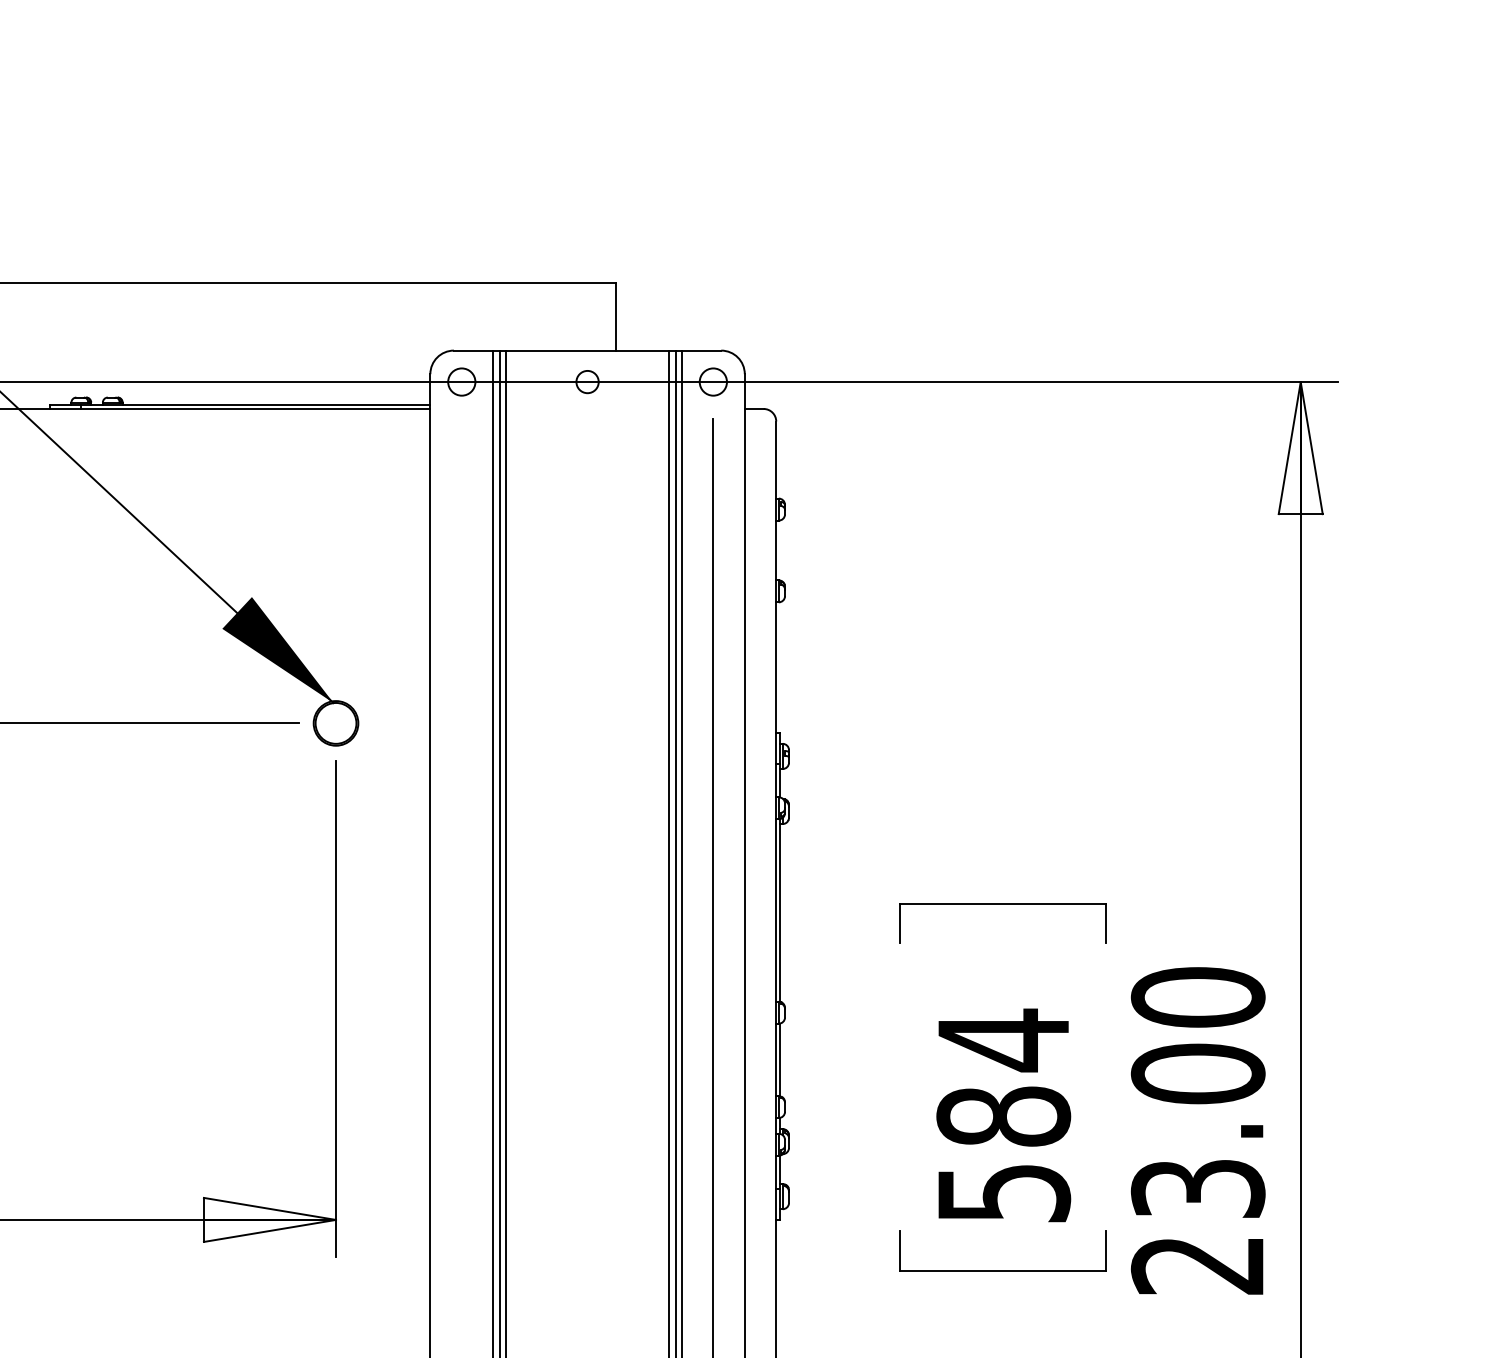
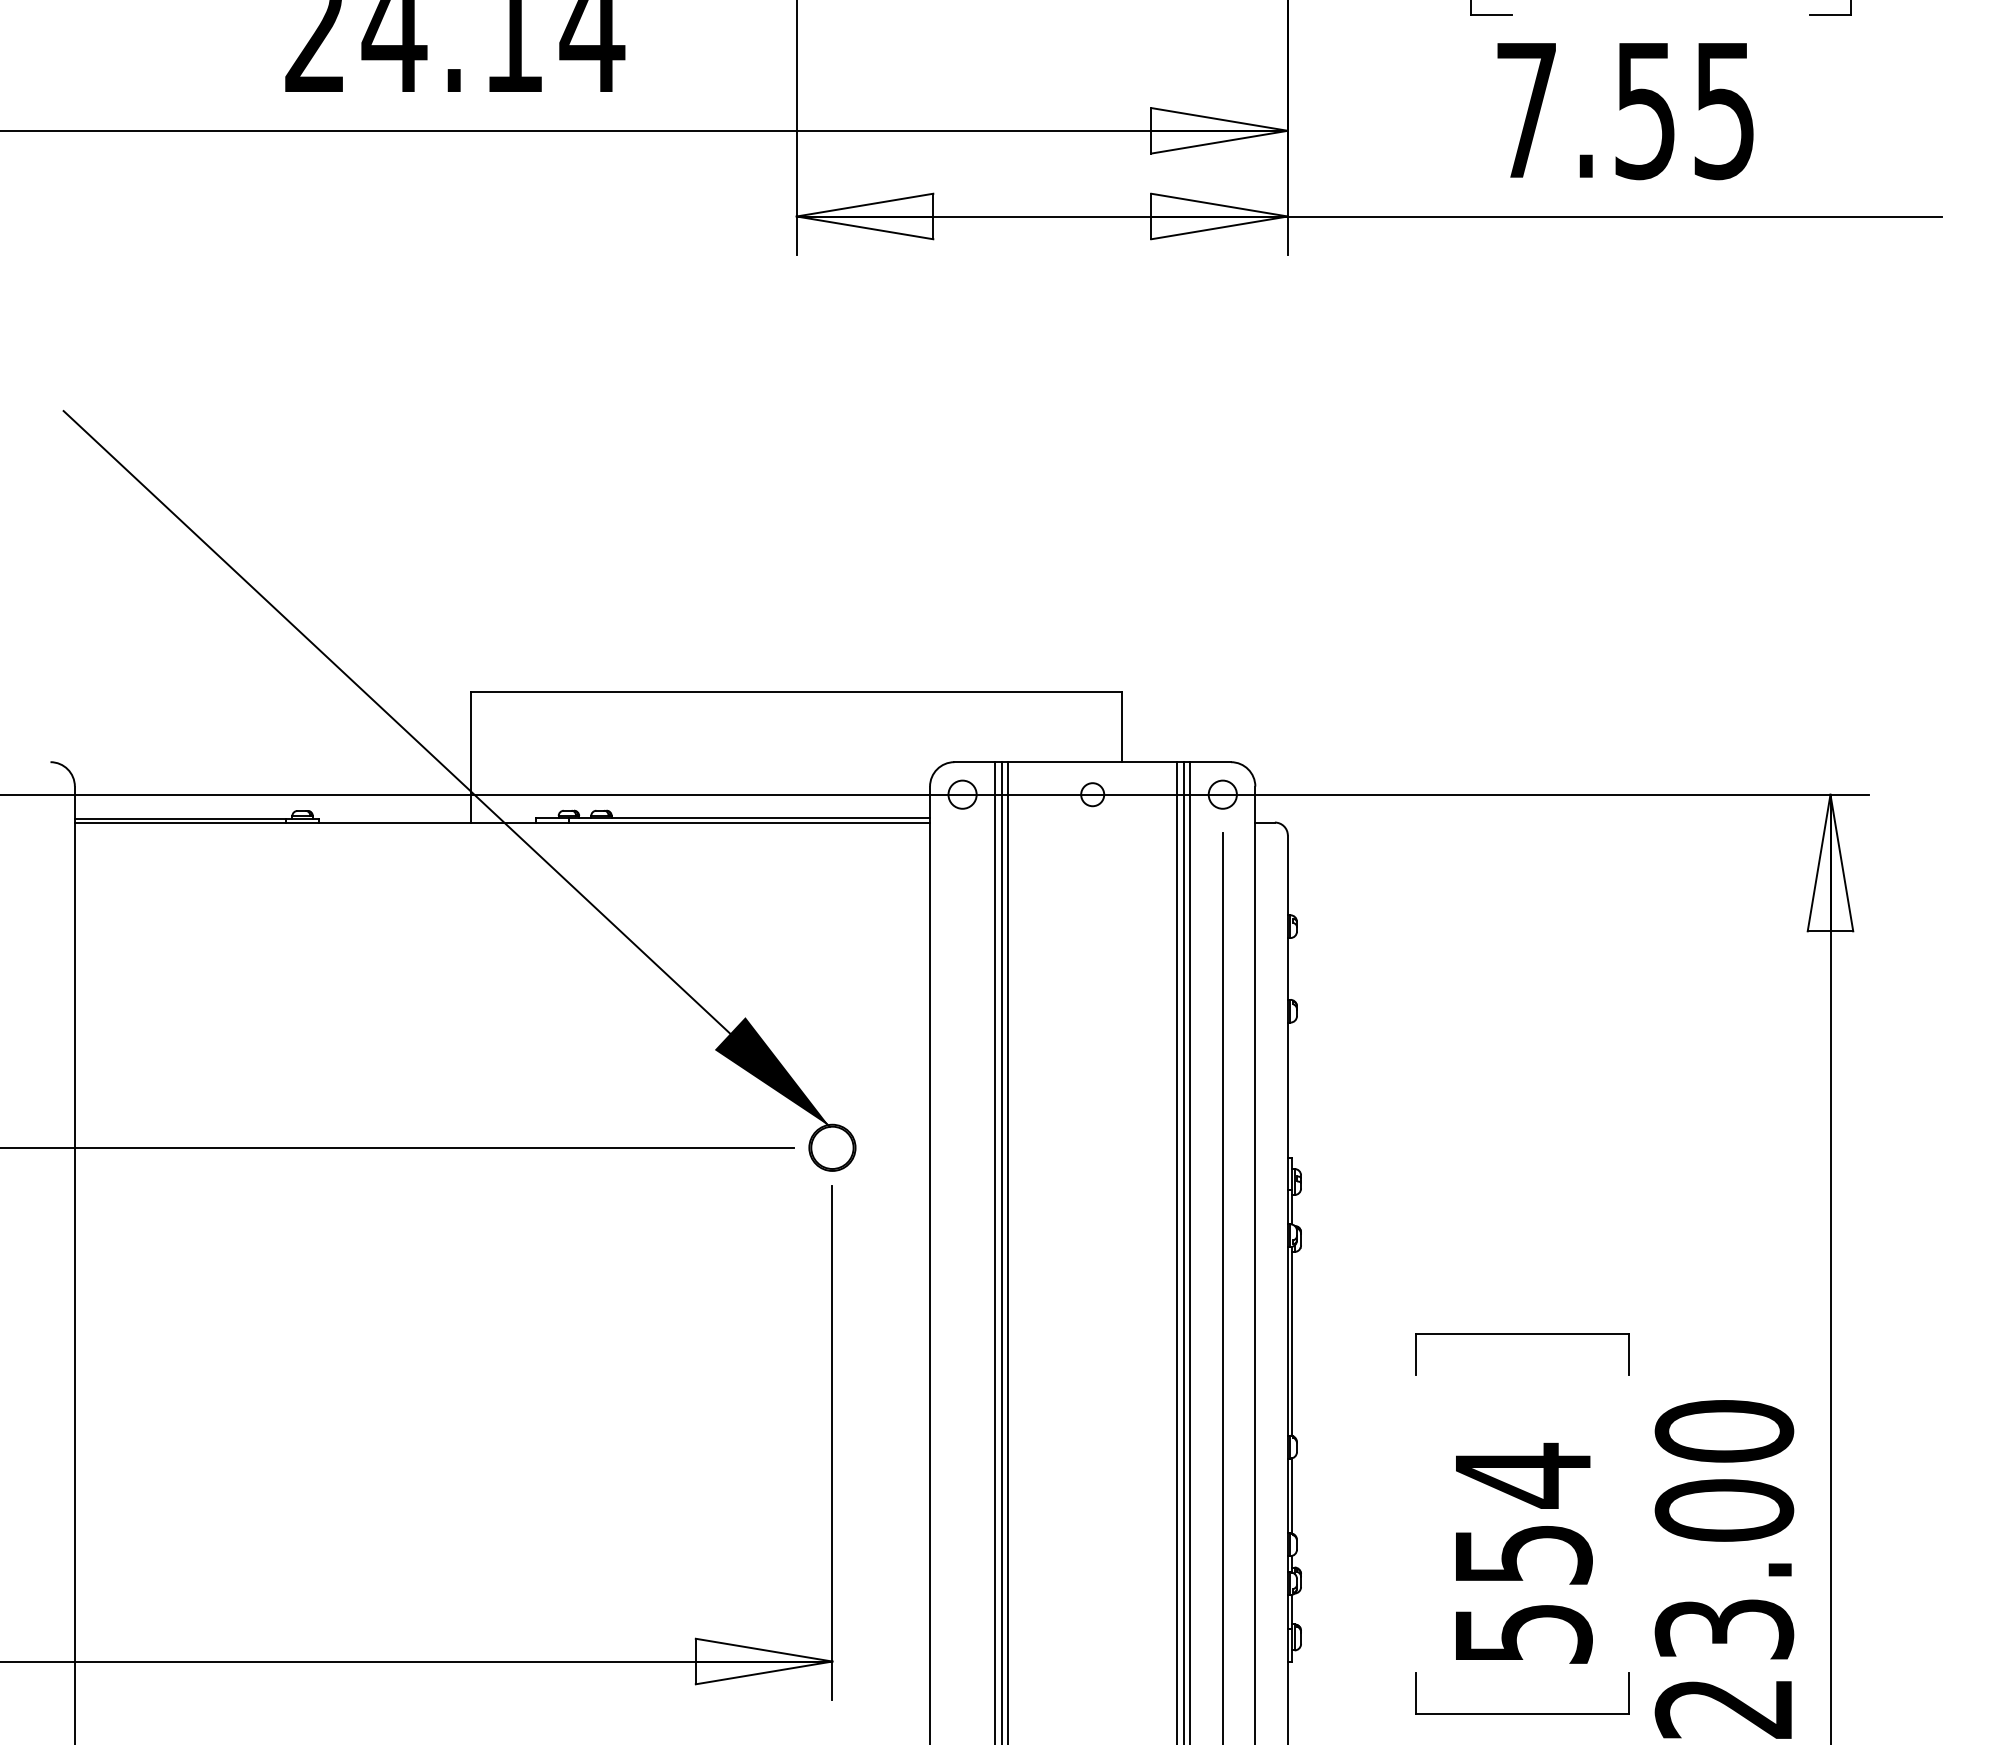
text: (1003, 1116) -> (1522, 1554), 584 -> 554

